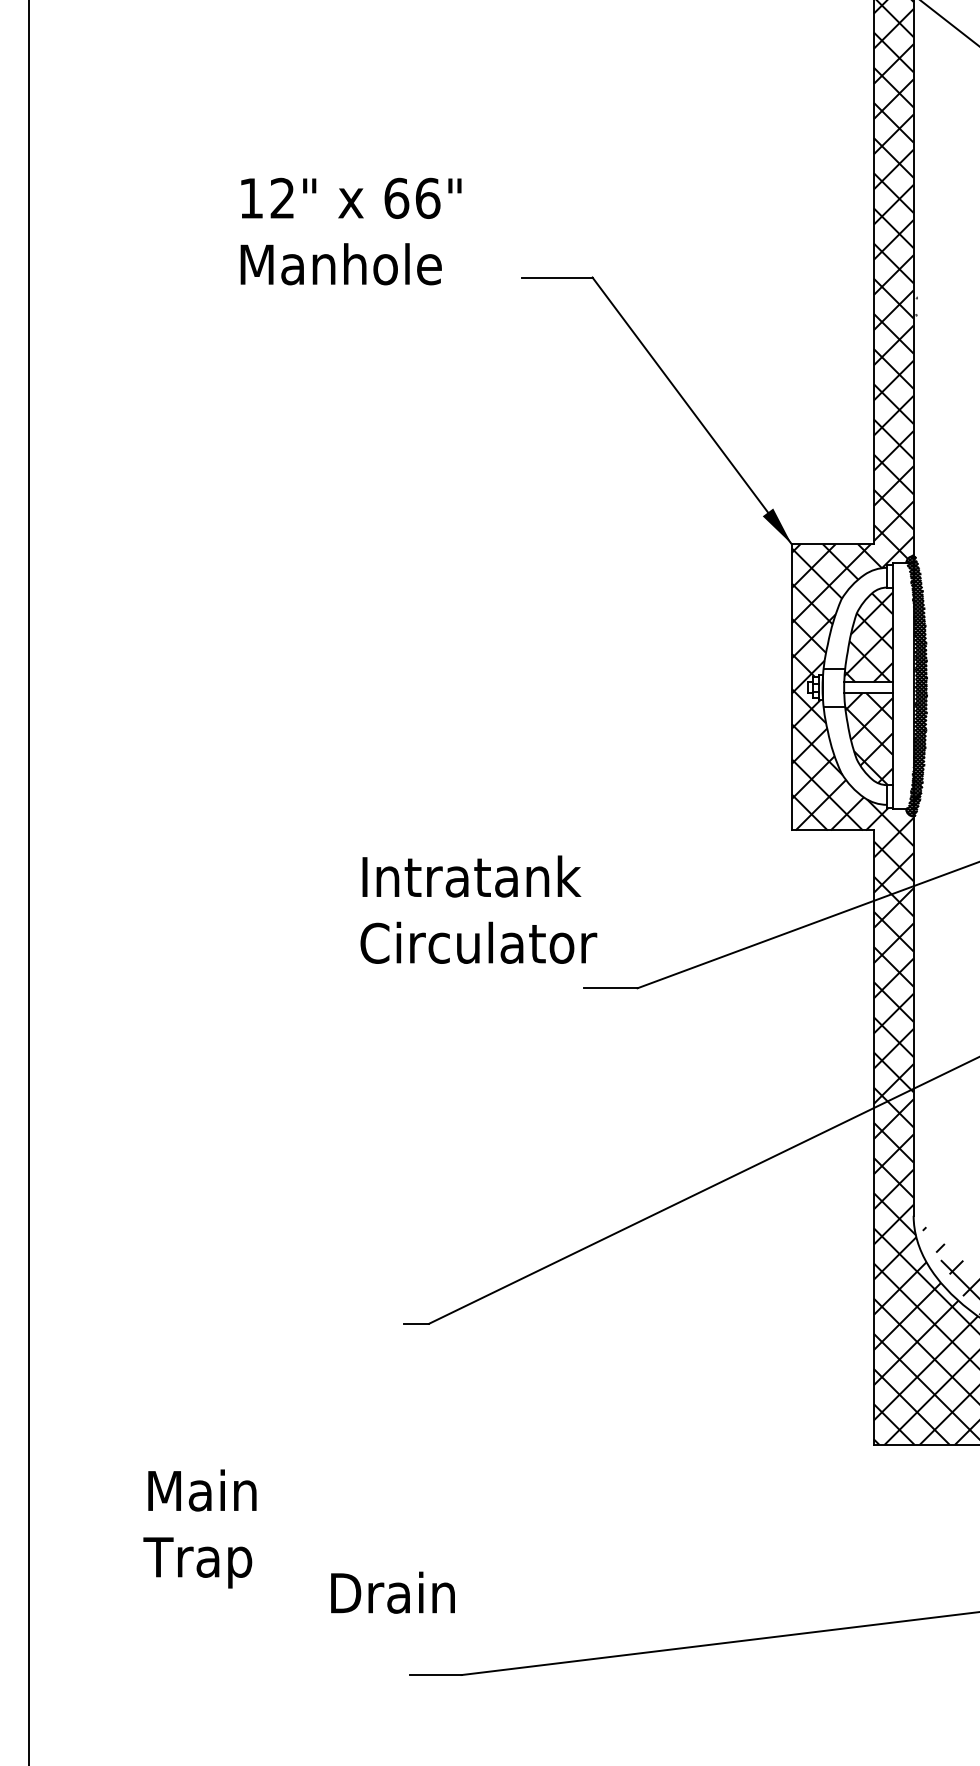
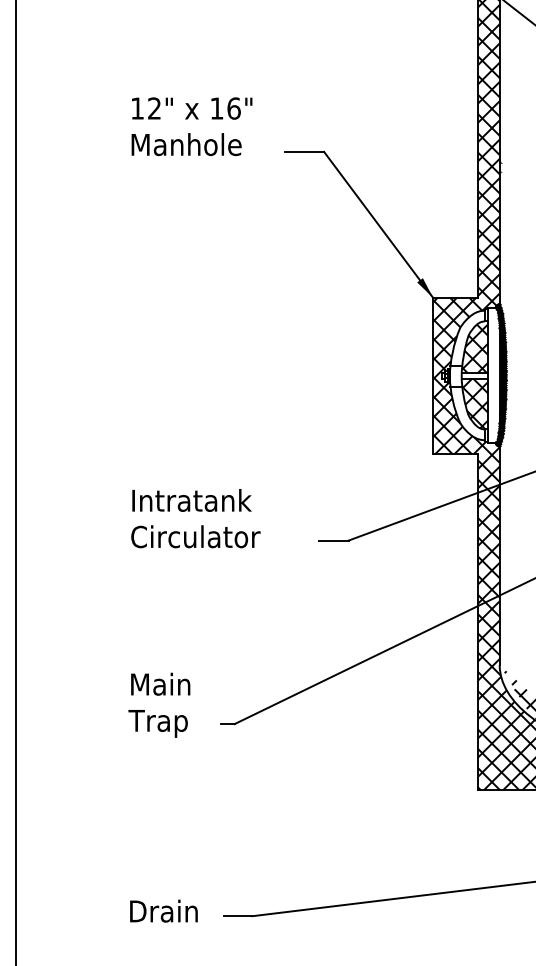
text: (395, 198) -> (216, 108), 66" -> 16"
text: (478, 909) -> (195, 518), moved
text: (200, 1527) -> (159, 704), moved
text: (392, 1591) -> (163, 910), moved

